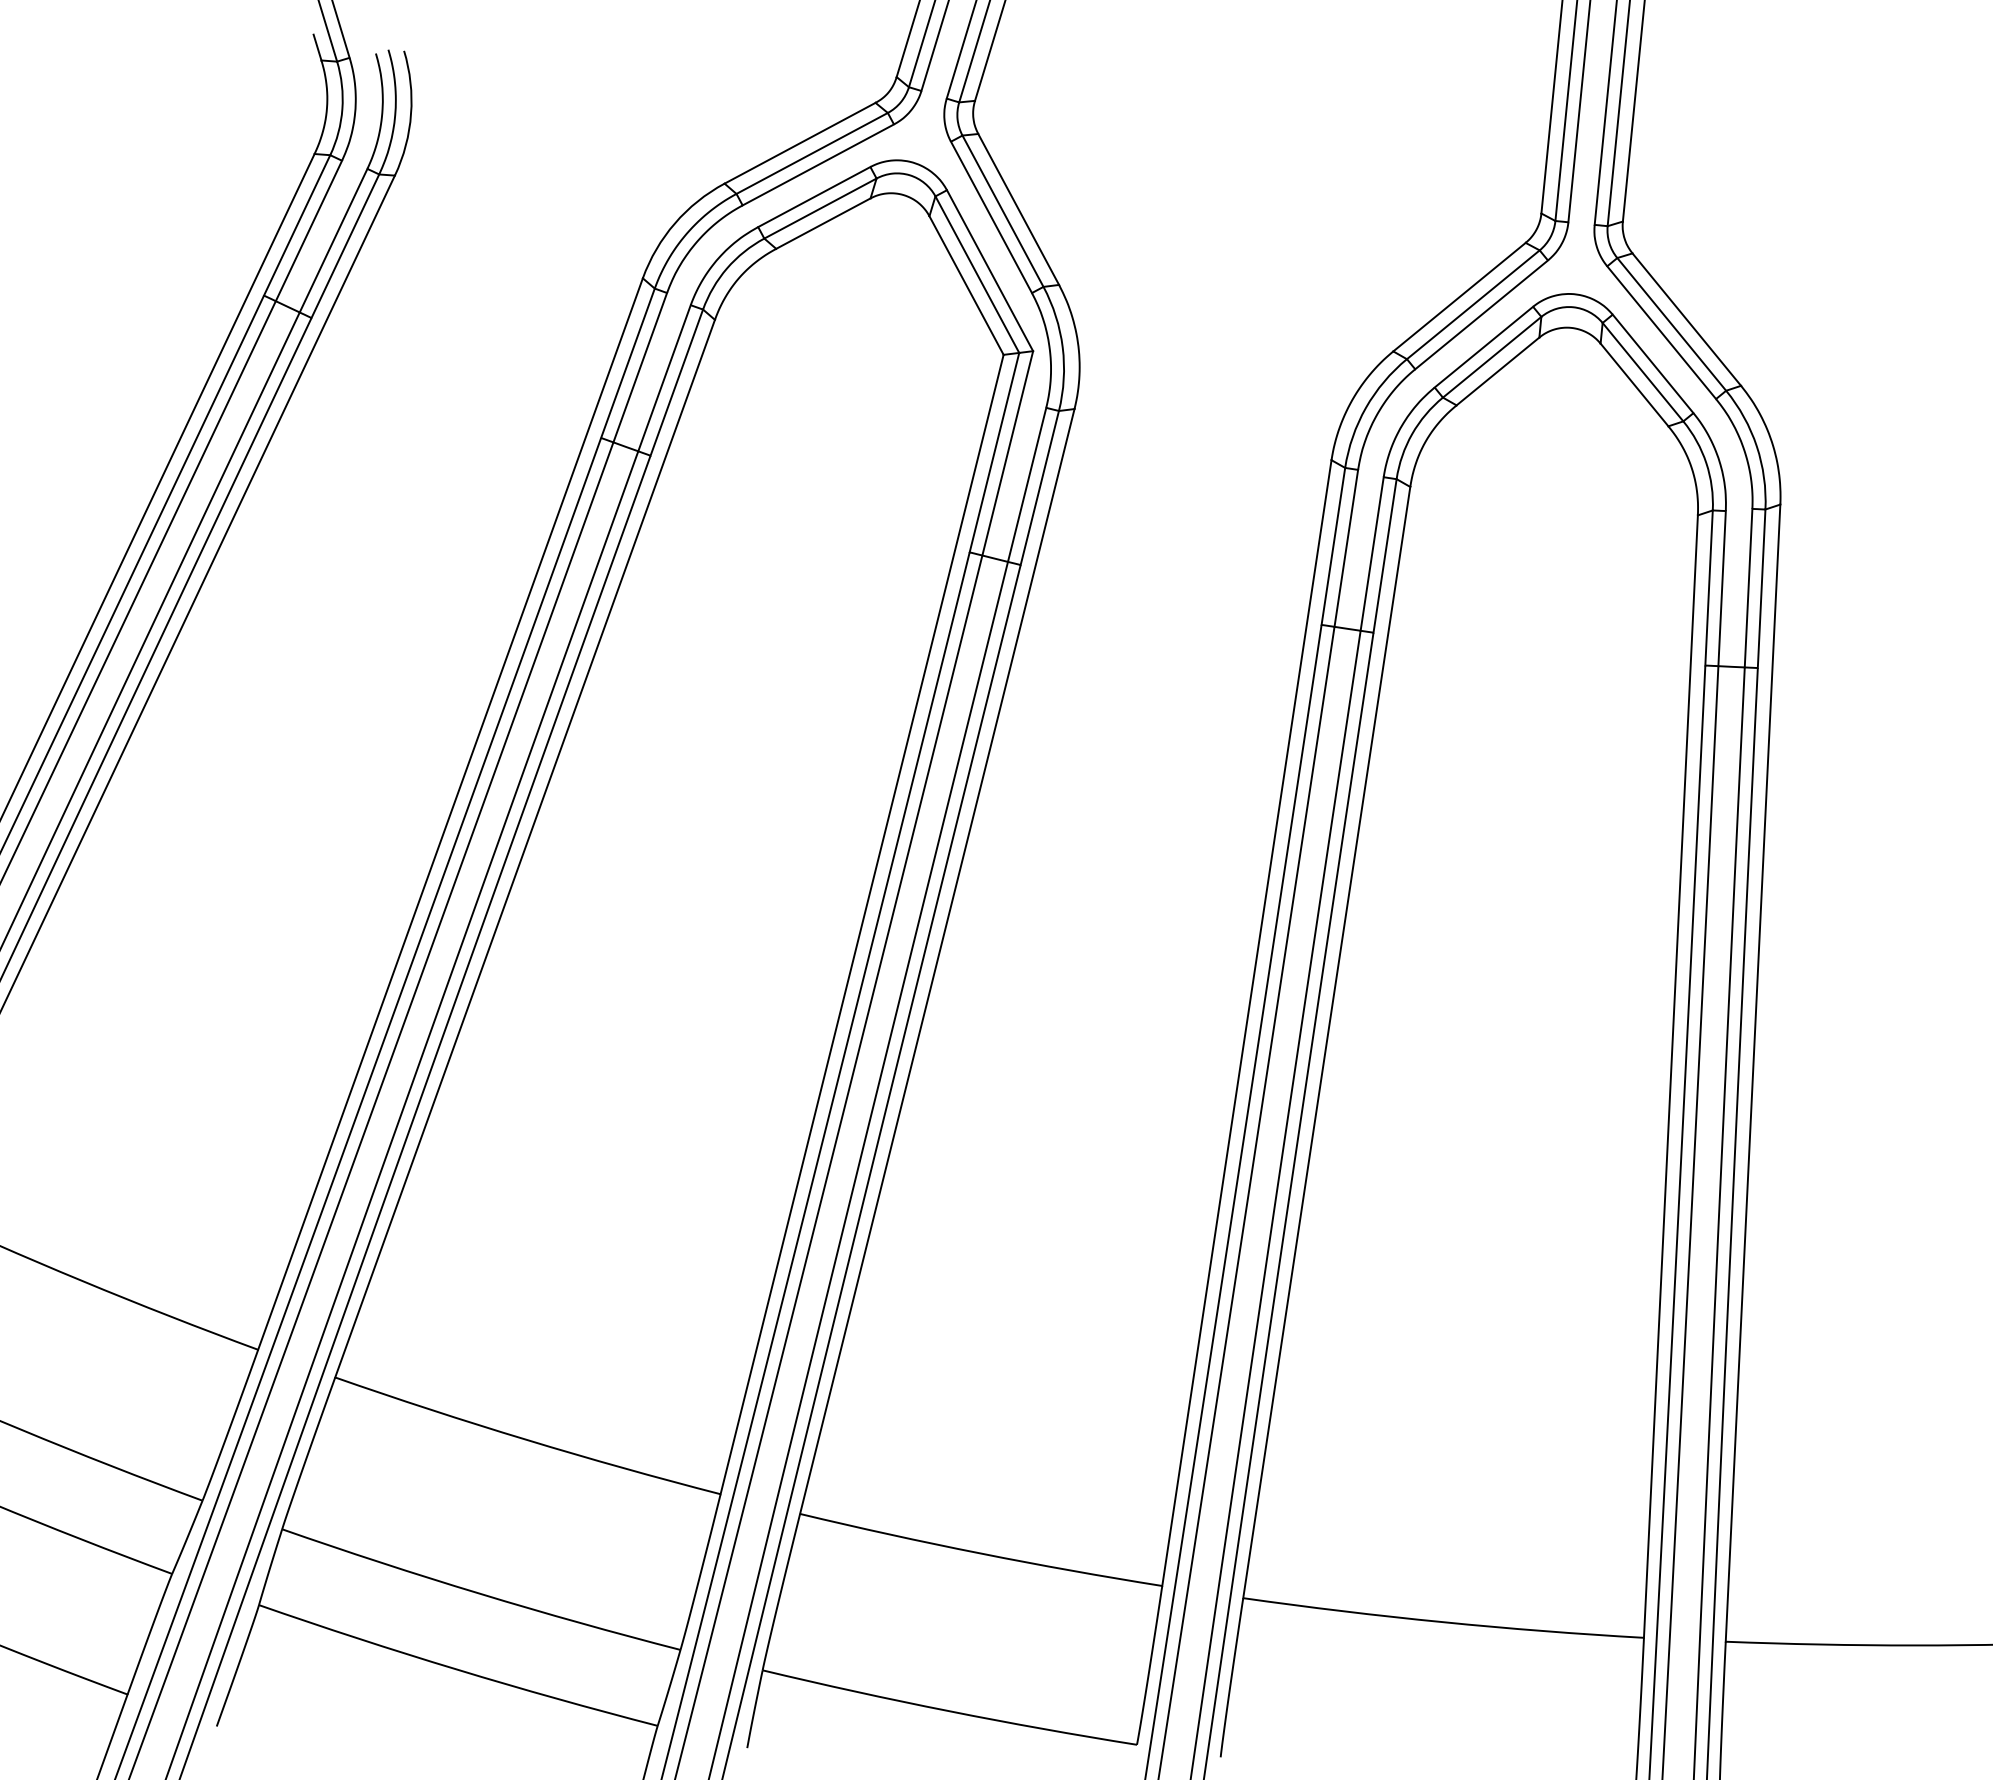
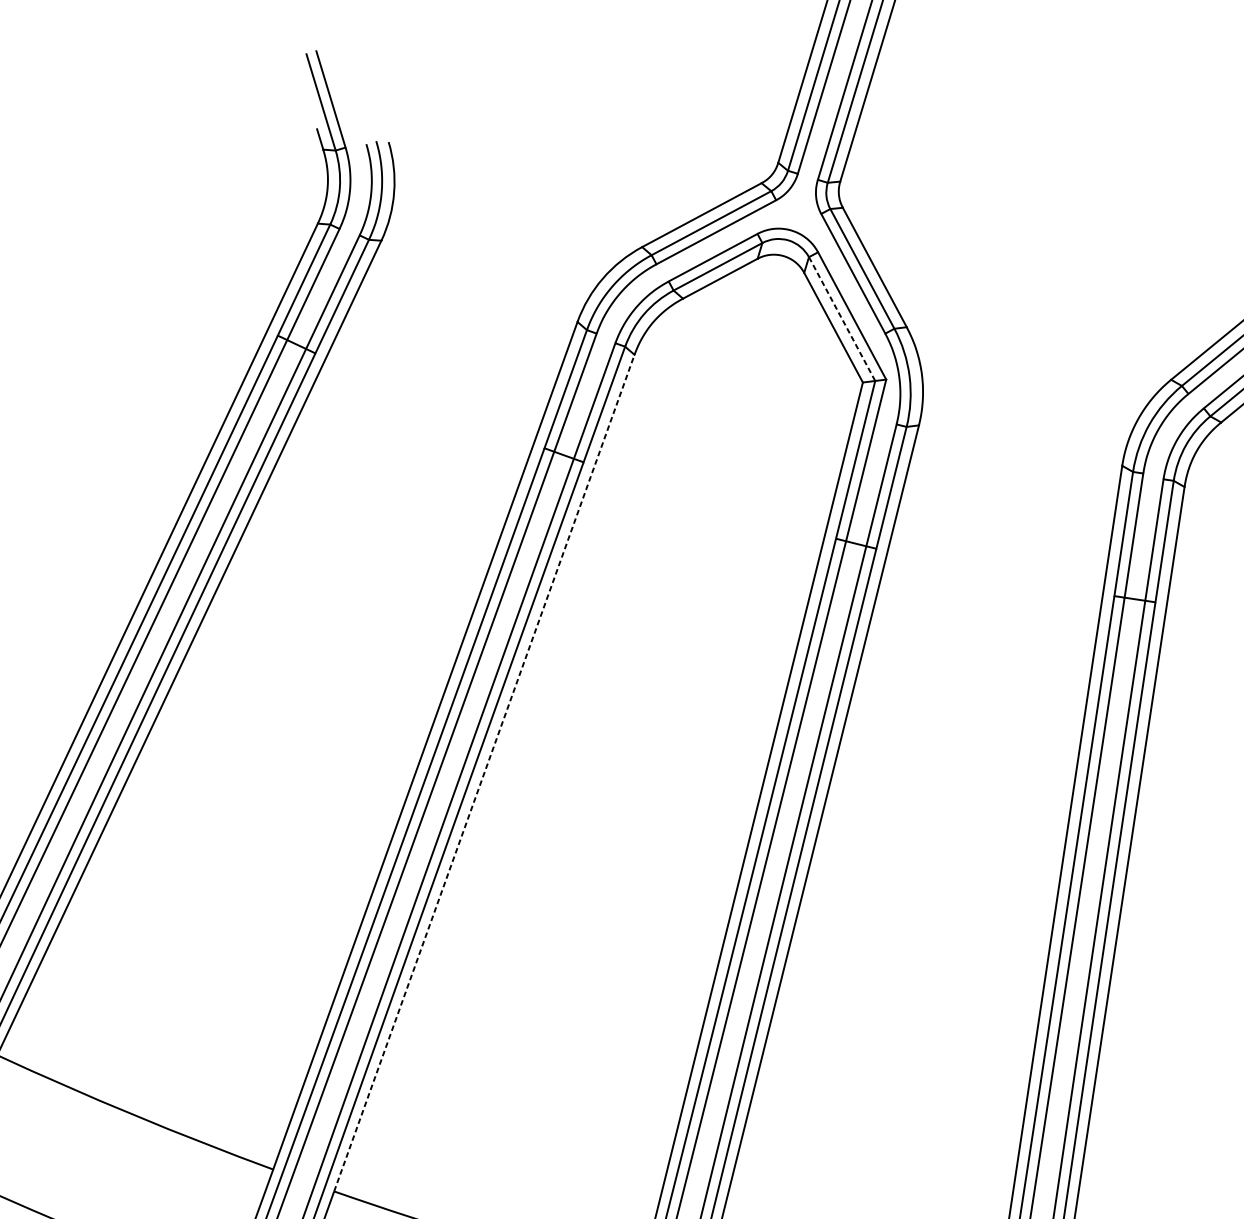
line: (977, 274) -> (842, 318), solid -> dashed
line: (525, 848) -> (484, 772), solid -> dashed

